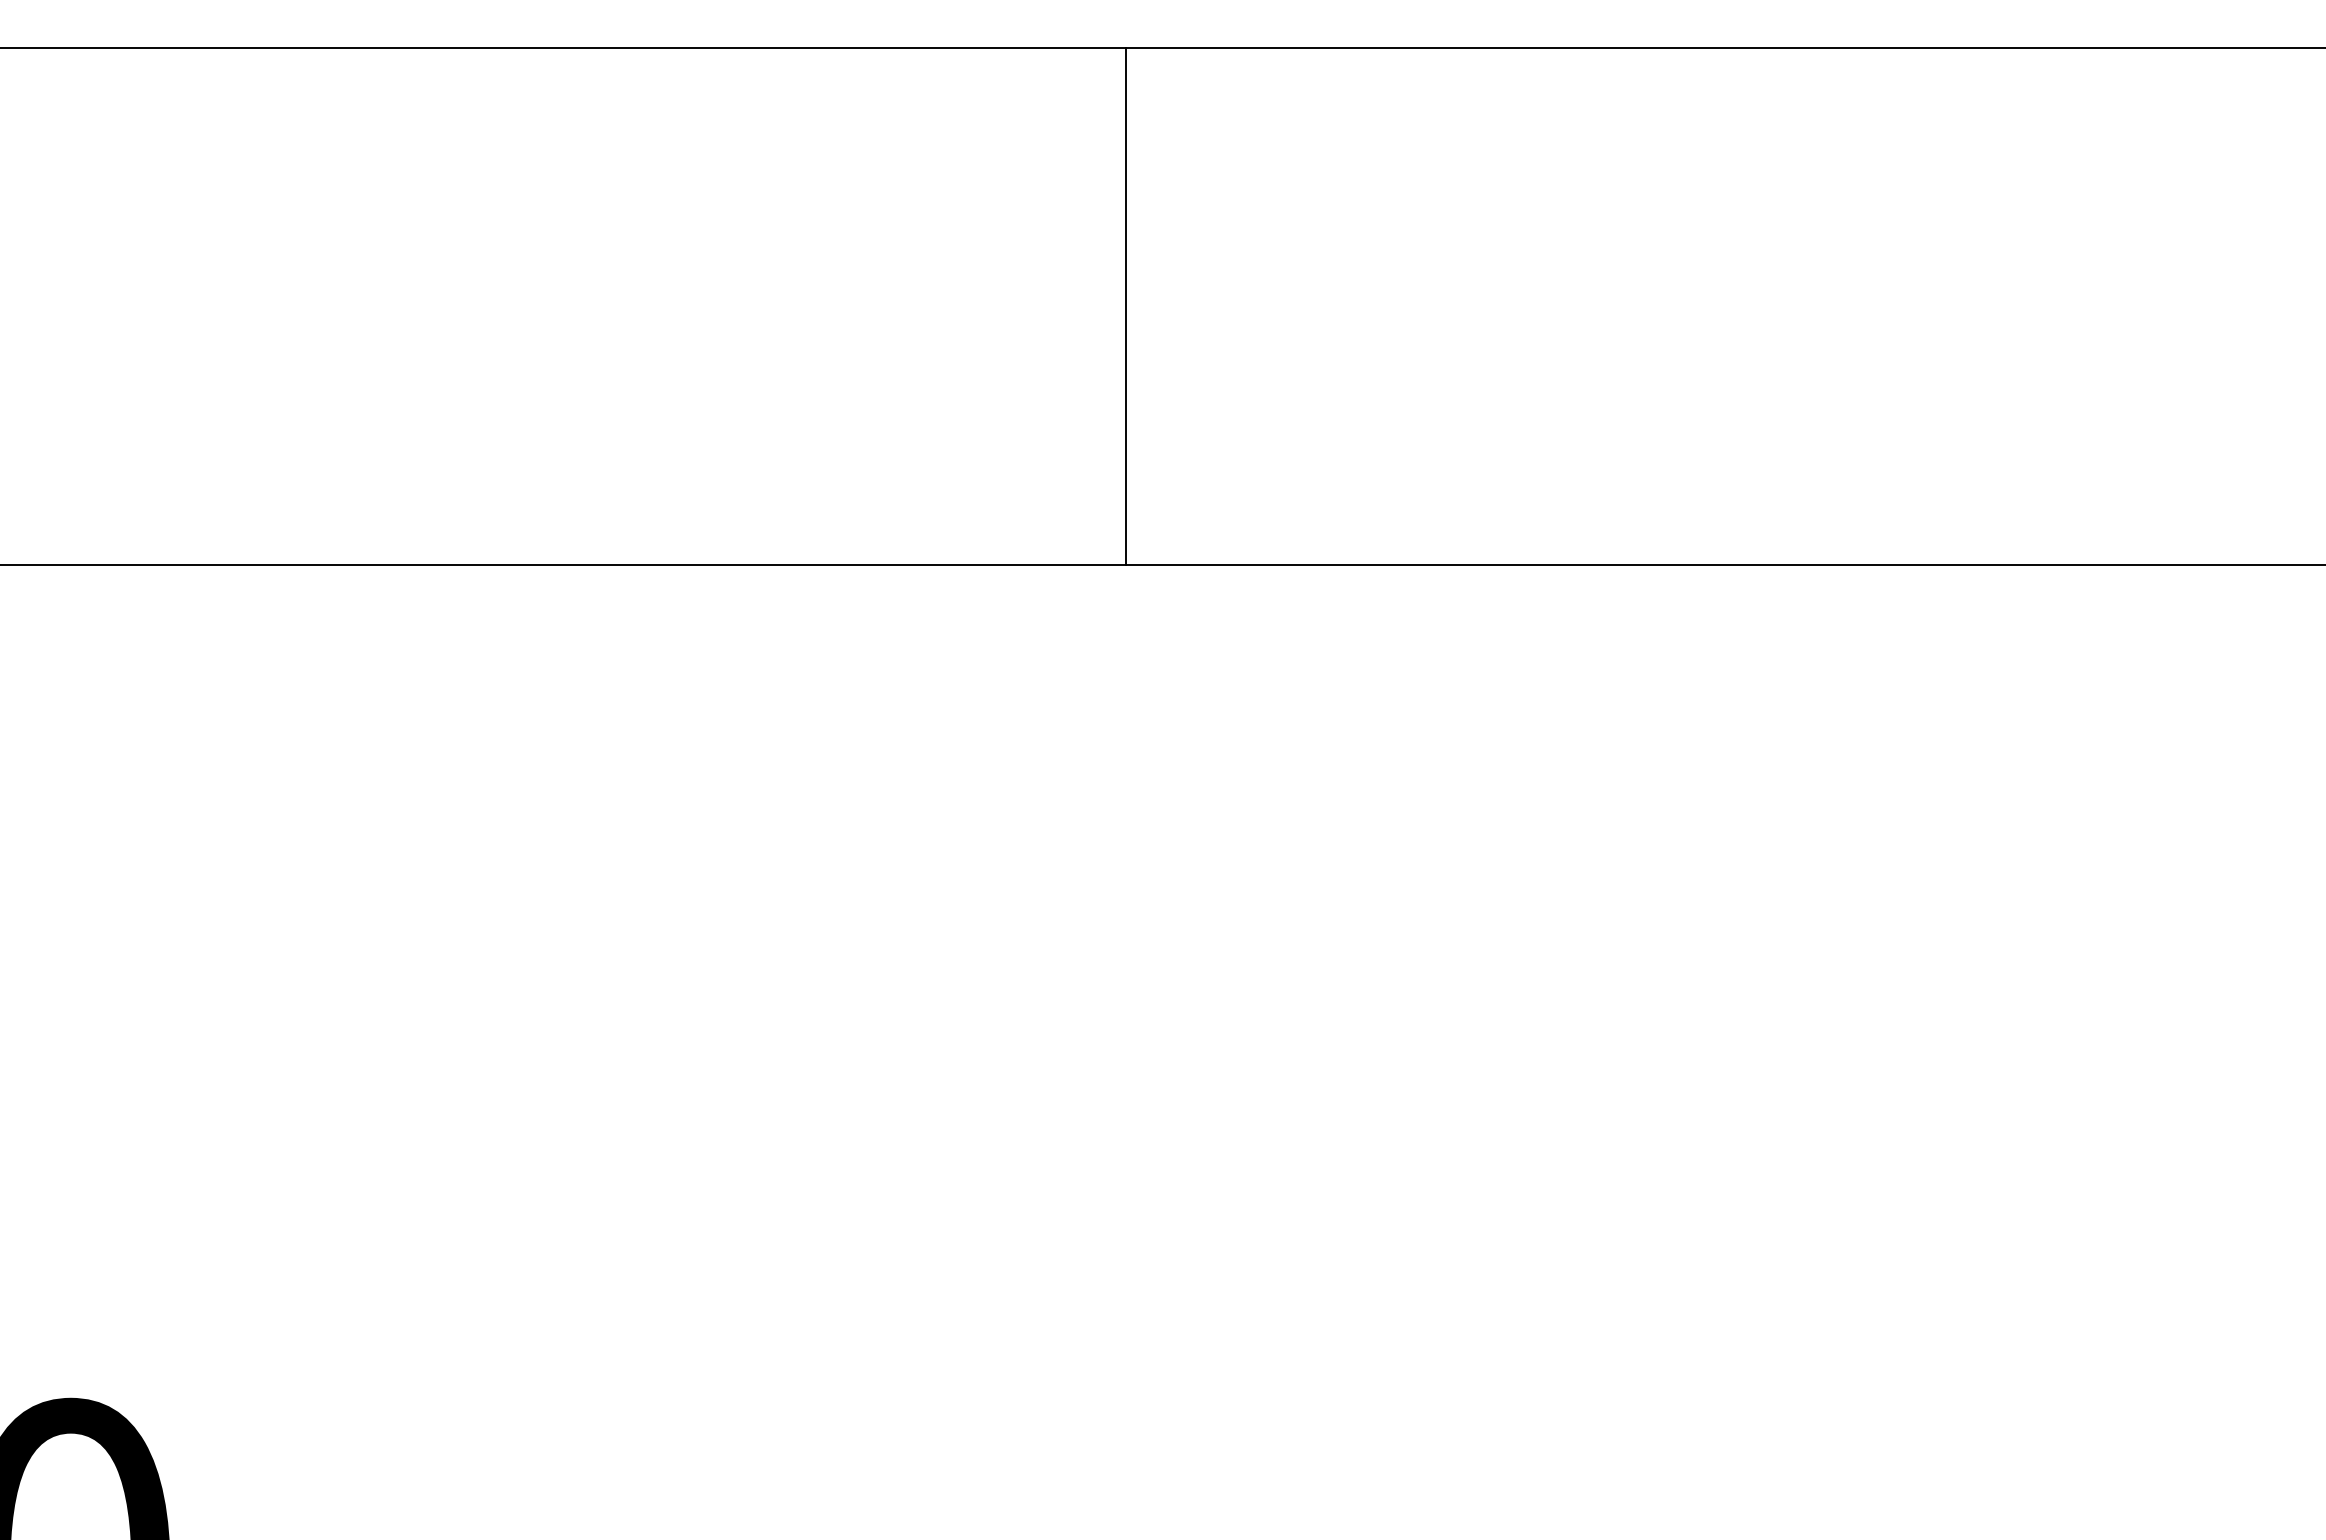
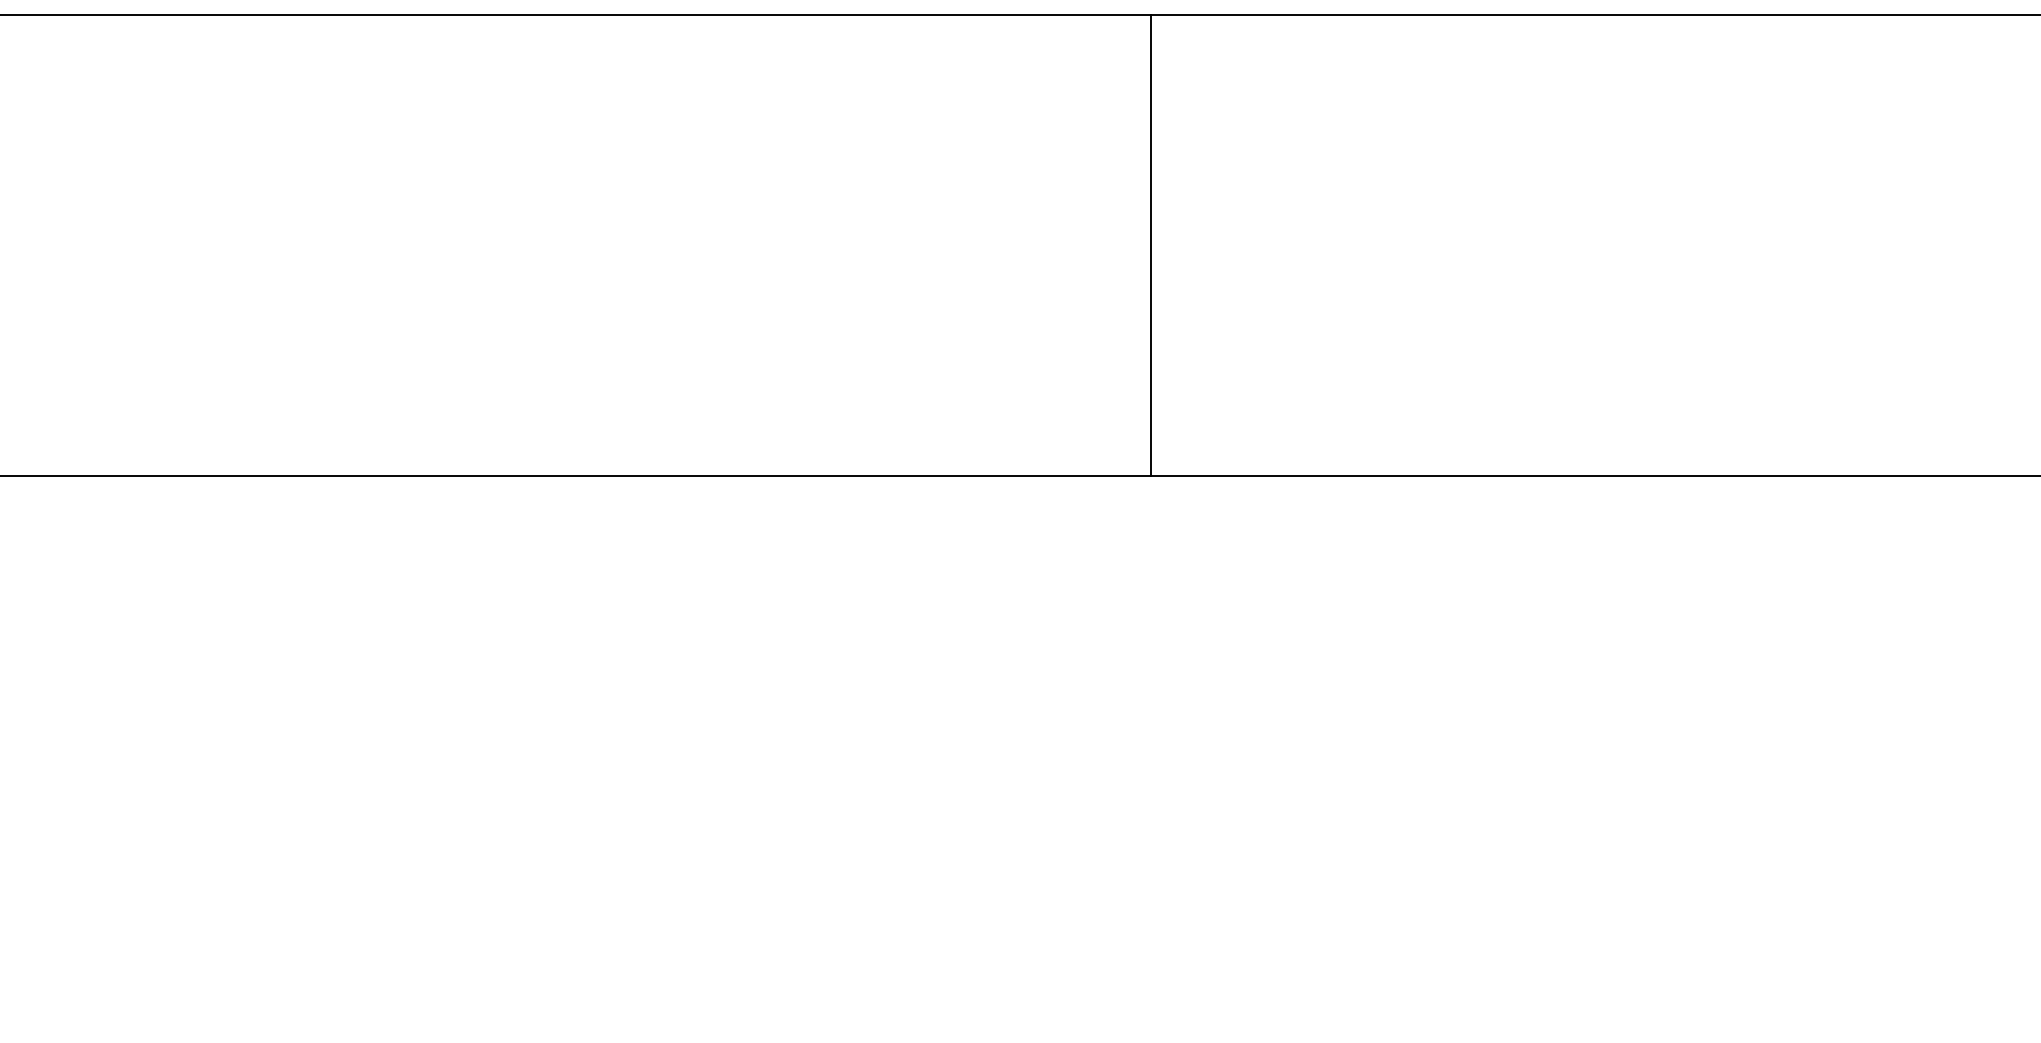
line: (1126, 305) -> (1151, 244), moved

